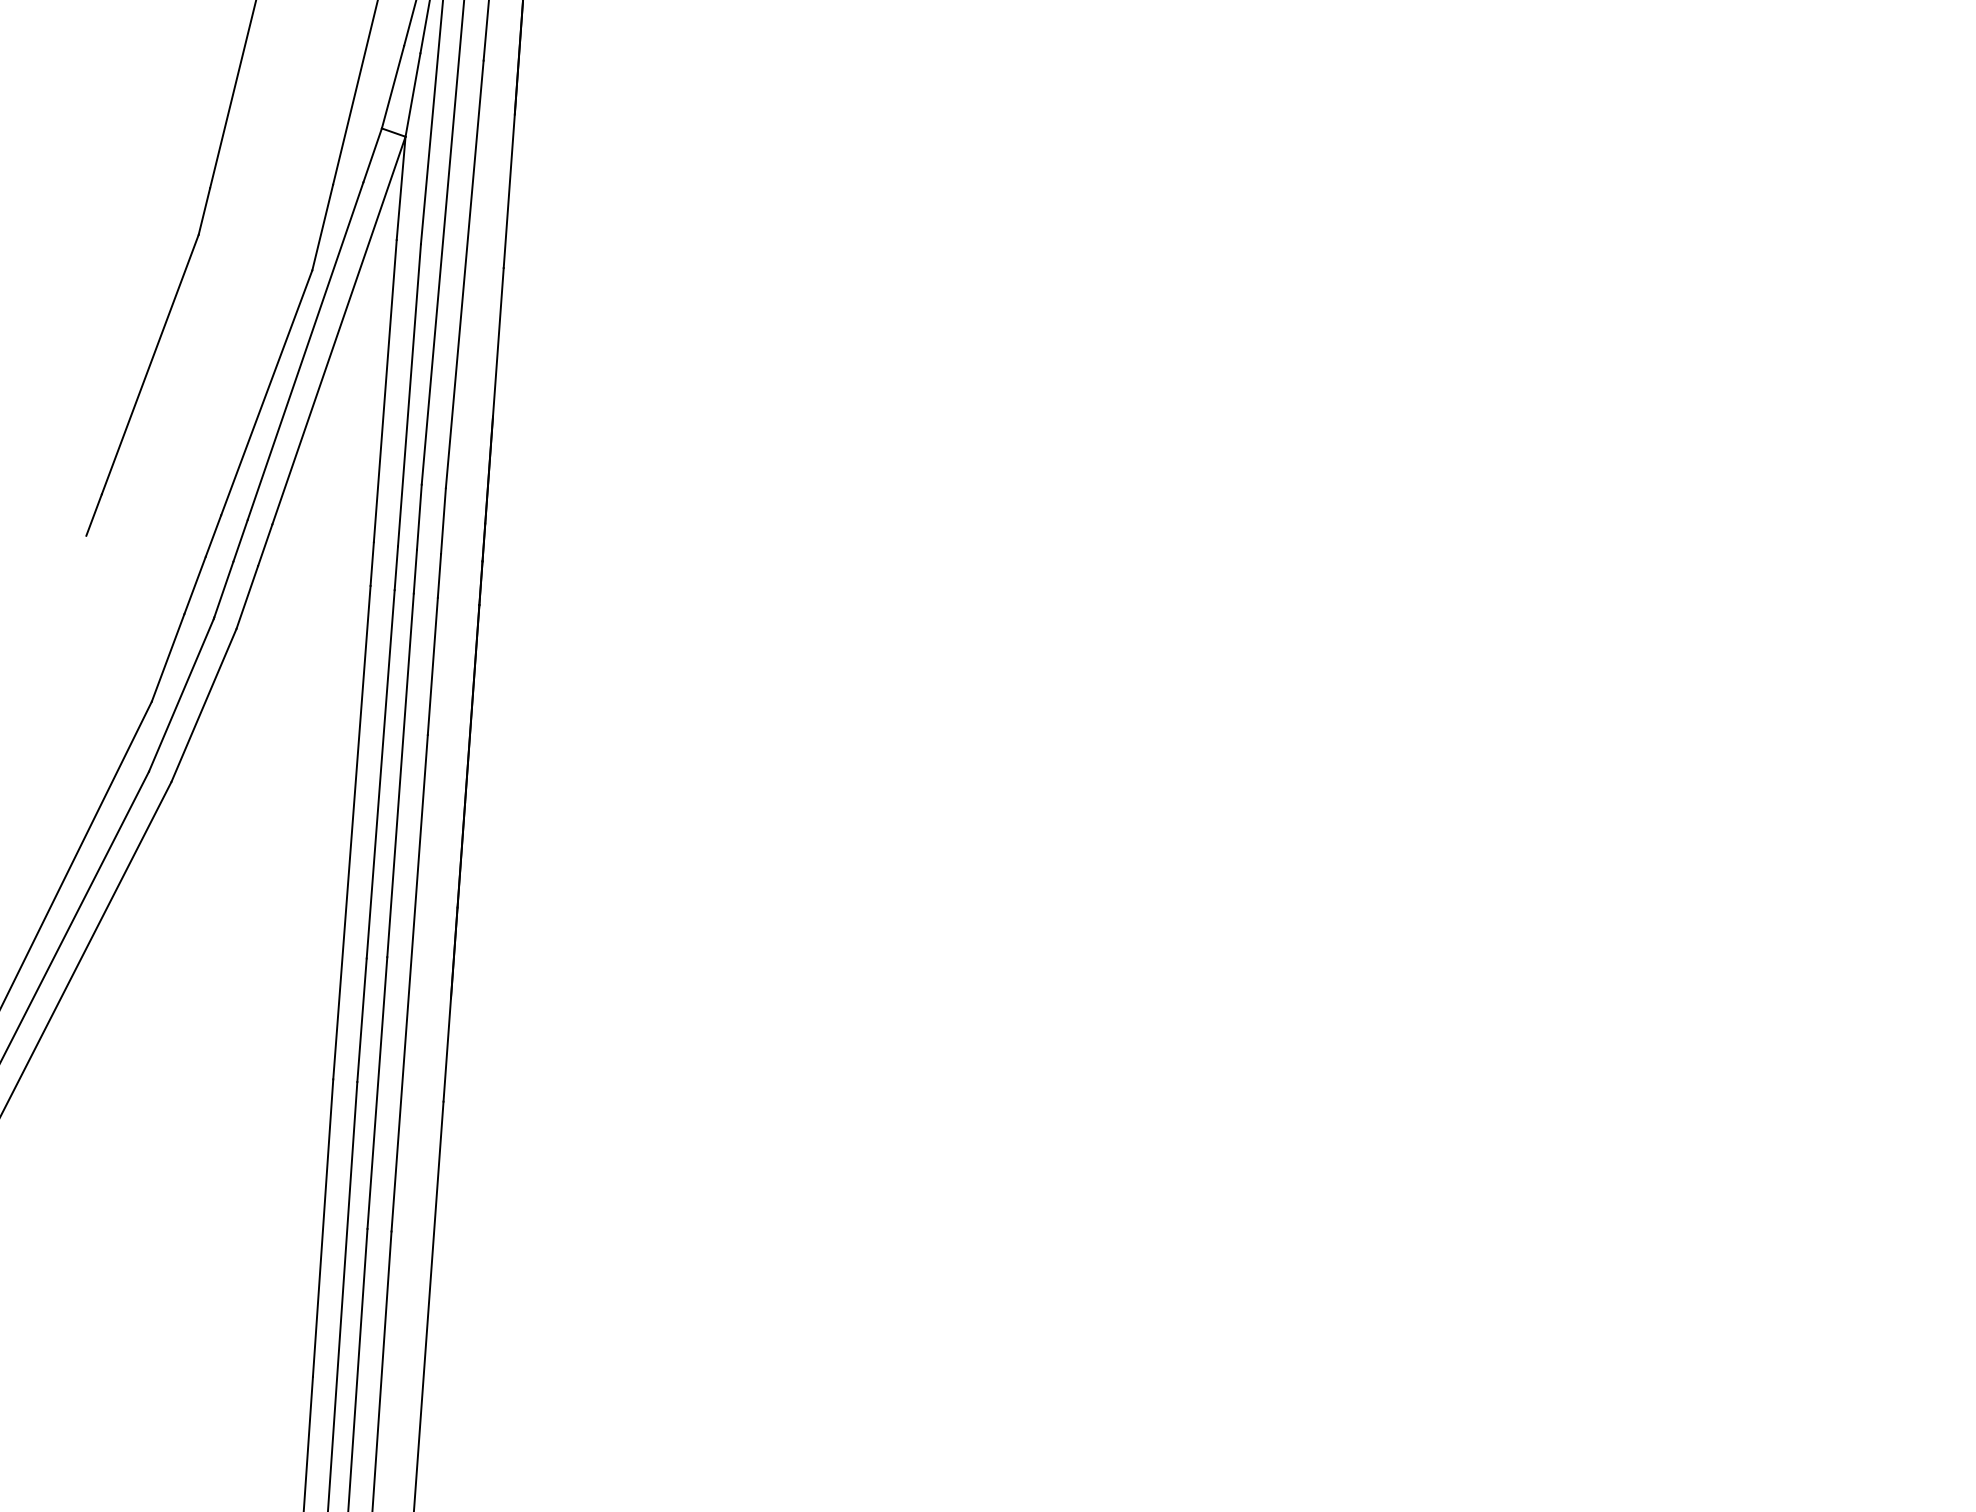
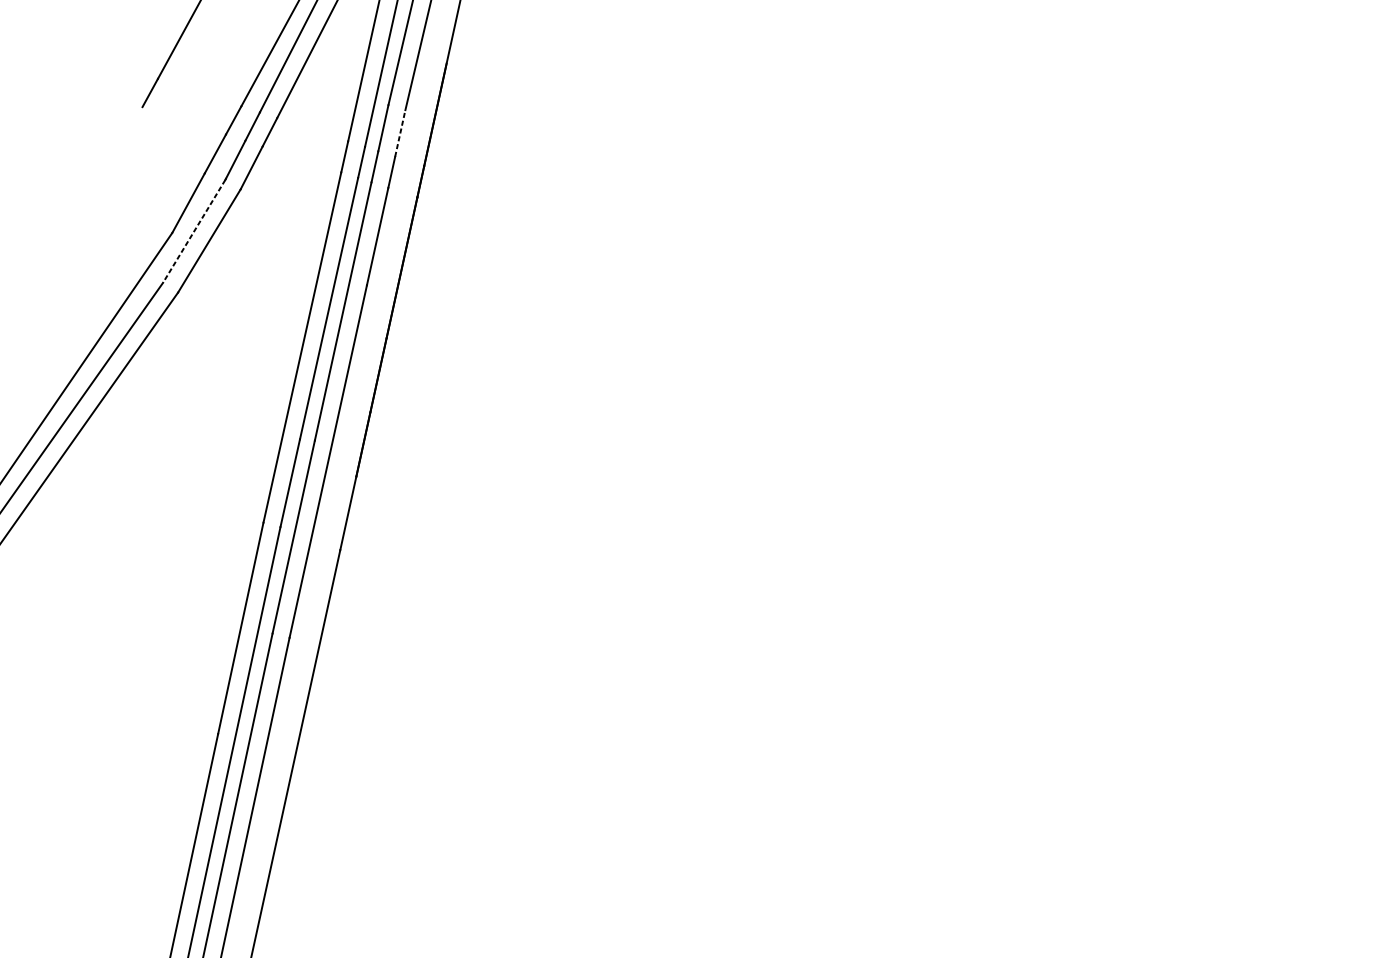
line: (443, 521) -> (400, 133), solid -> dashed
line: (181, 695) -> (194, 231), solid -> dashed

